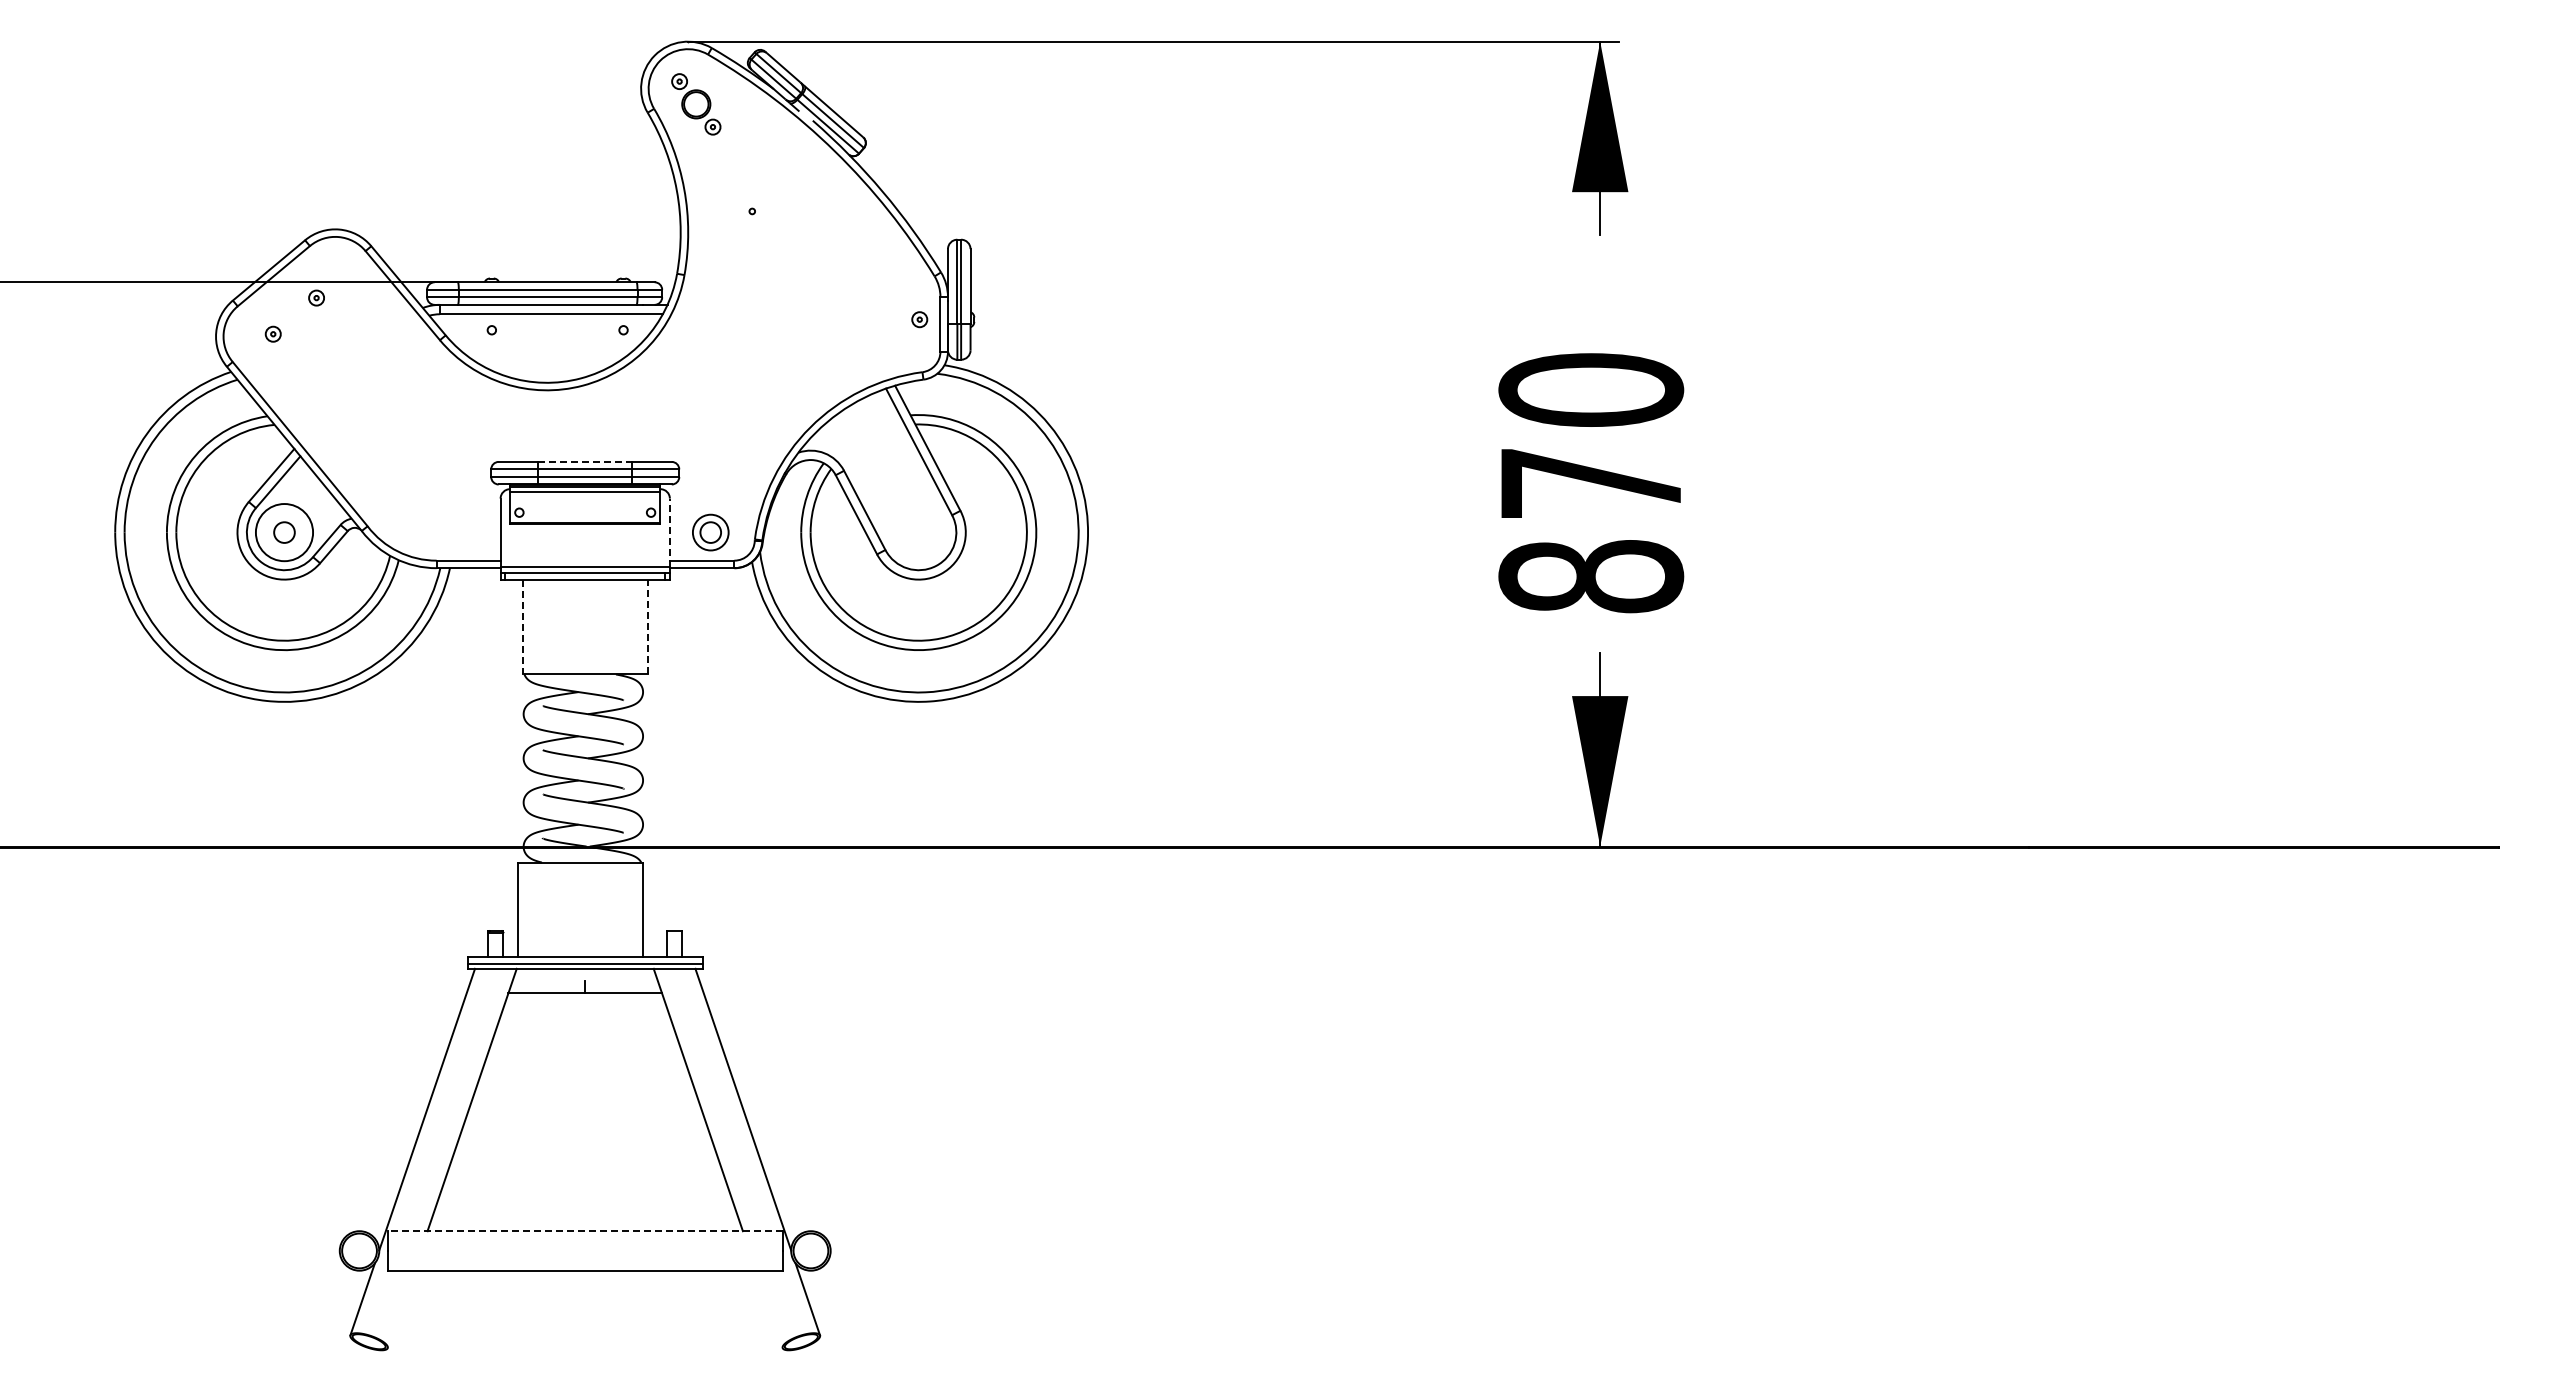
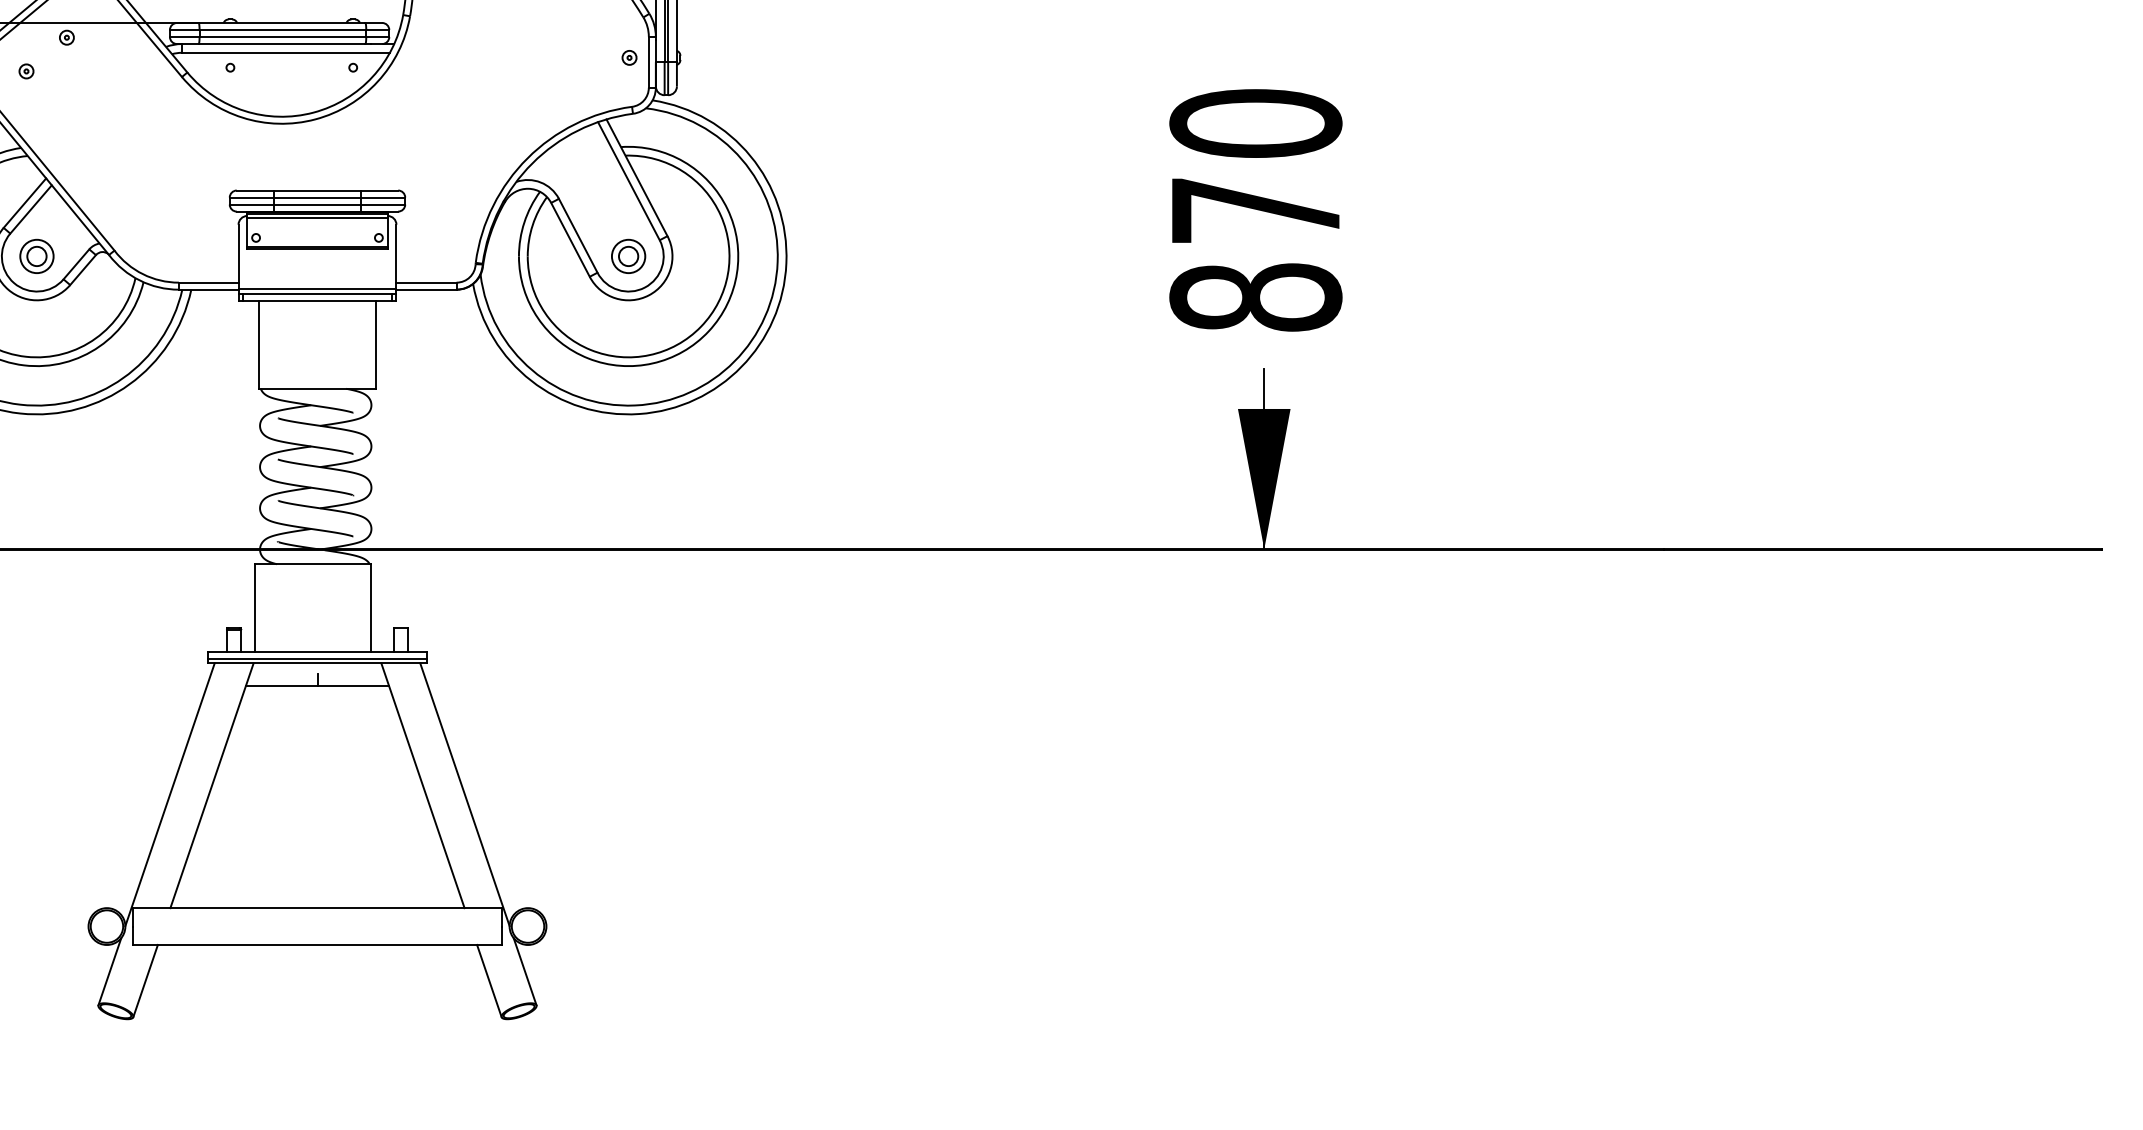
line: (585, 461) -> (317, 190), dashed -> solid
circle: (284, 532) -> (36, 256), size x0.62
line: (669, 532) -> (396, 256), dashed -> solid
part: (710, 532) -> (628, 256), moved
line: (647, 626) -> (375, 344), dashed -> solid
line: (522, 627) -> (258, 344), dashed -> solid
line: (584, 1231) -> (316, 908), dashed -> solid
line: (400, 1309) -> (145, 981), added
line: (769, 1309) -> (489, 981), added

